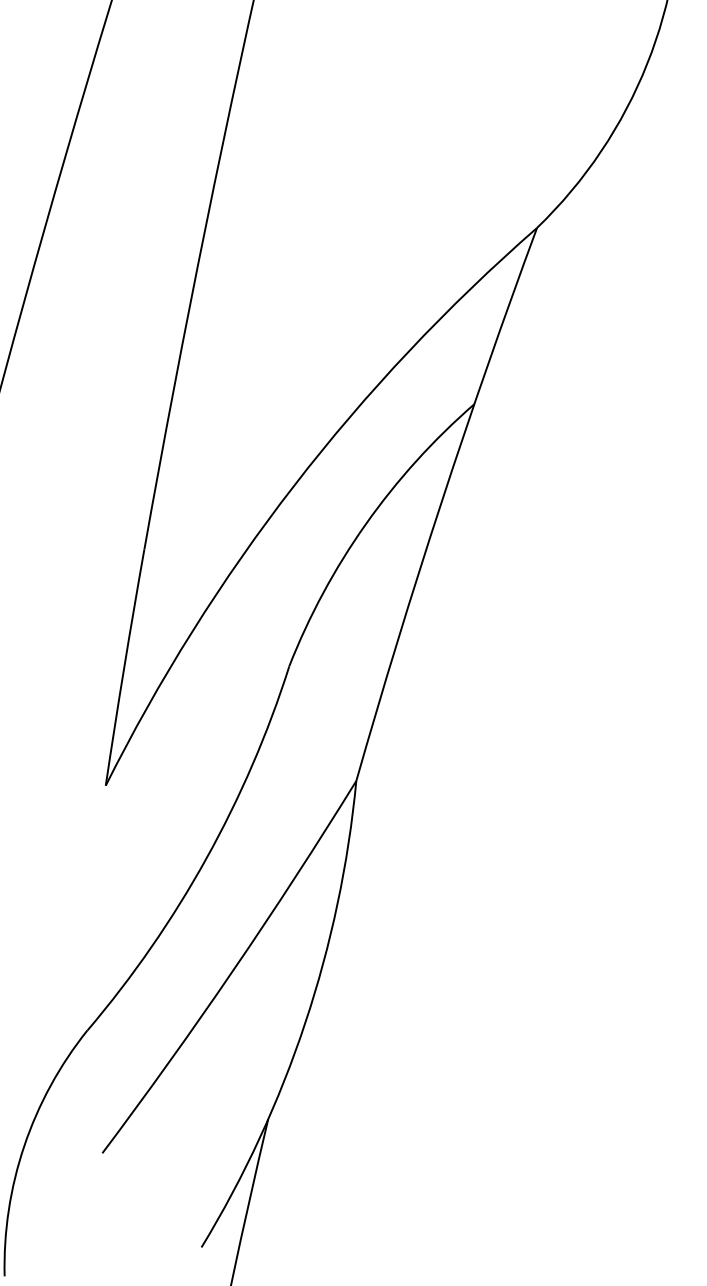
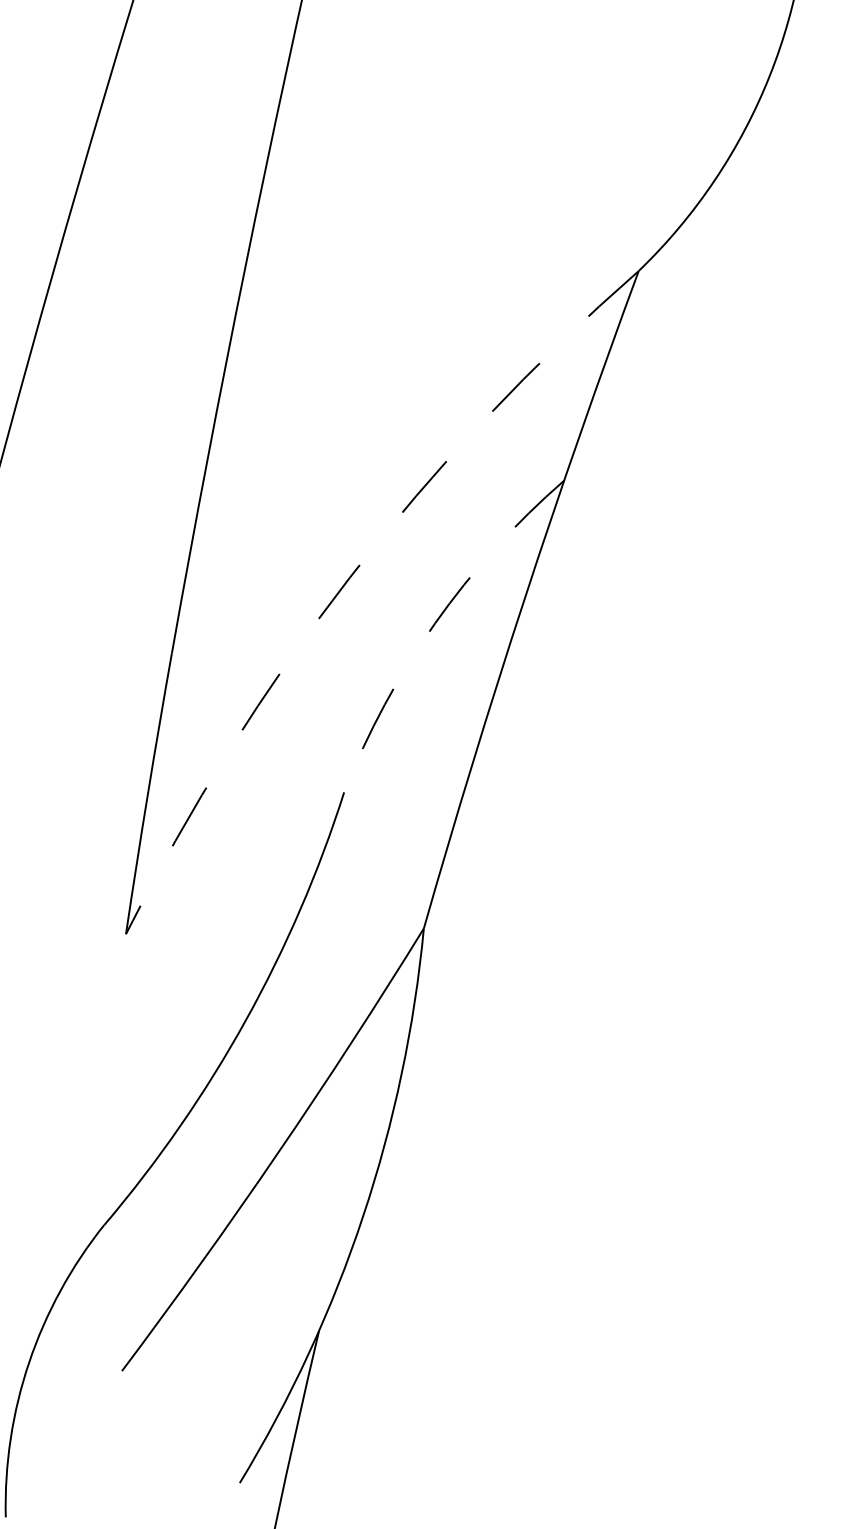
arc: (293, 485) -> (349, 577), solid -> dashed
arc: (366, 524) -> (435, 623), solid -> dashed

